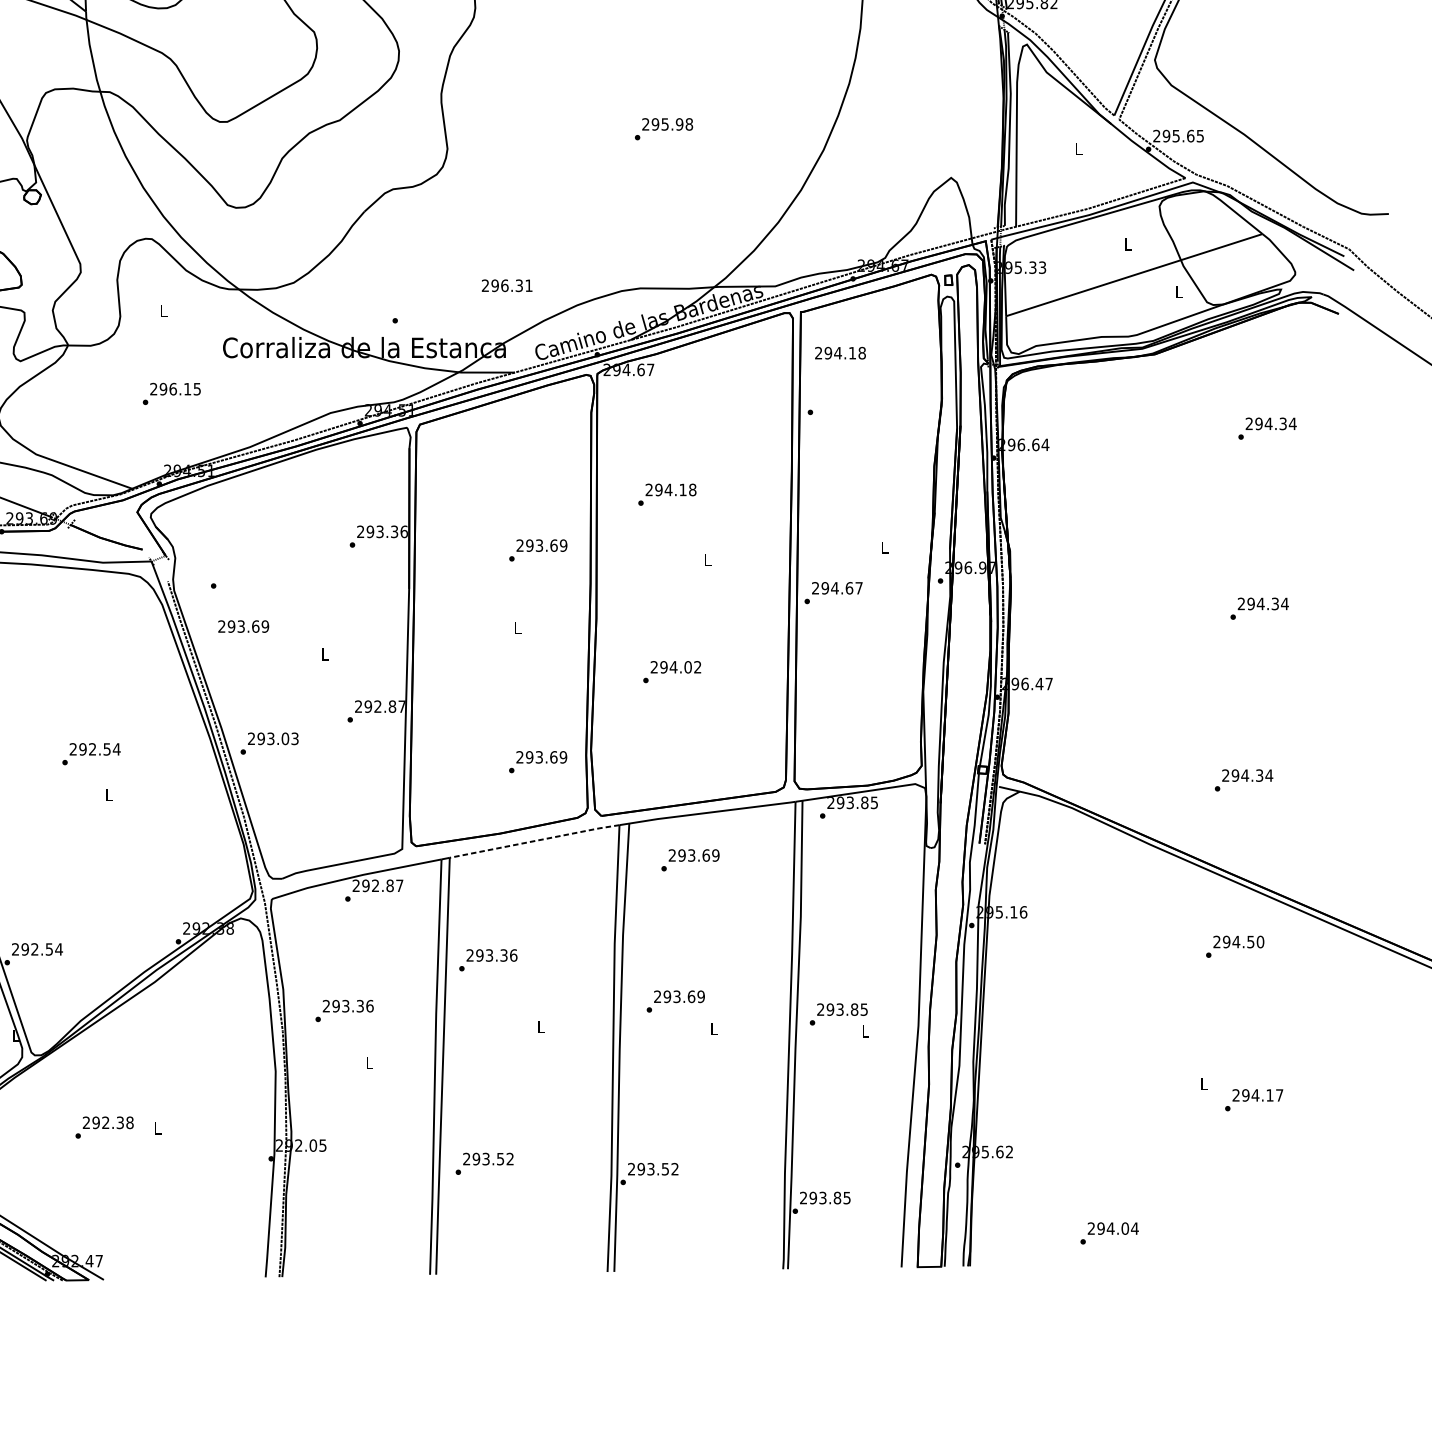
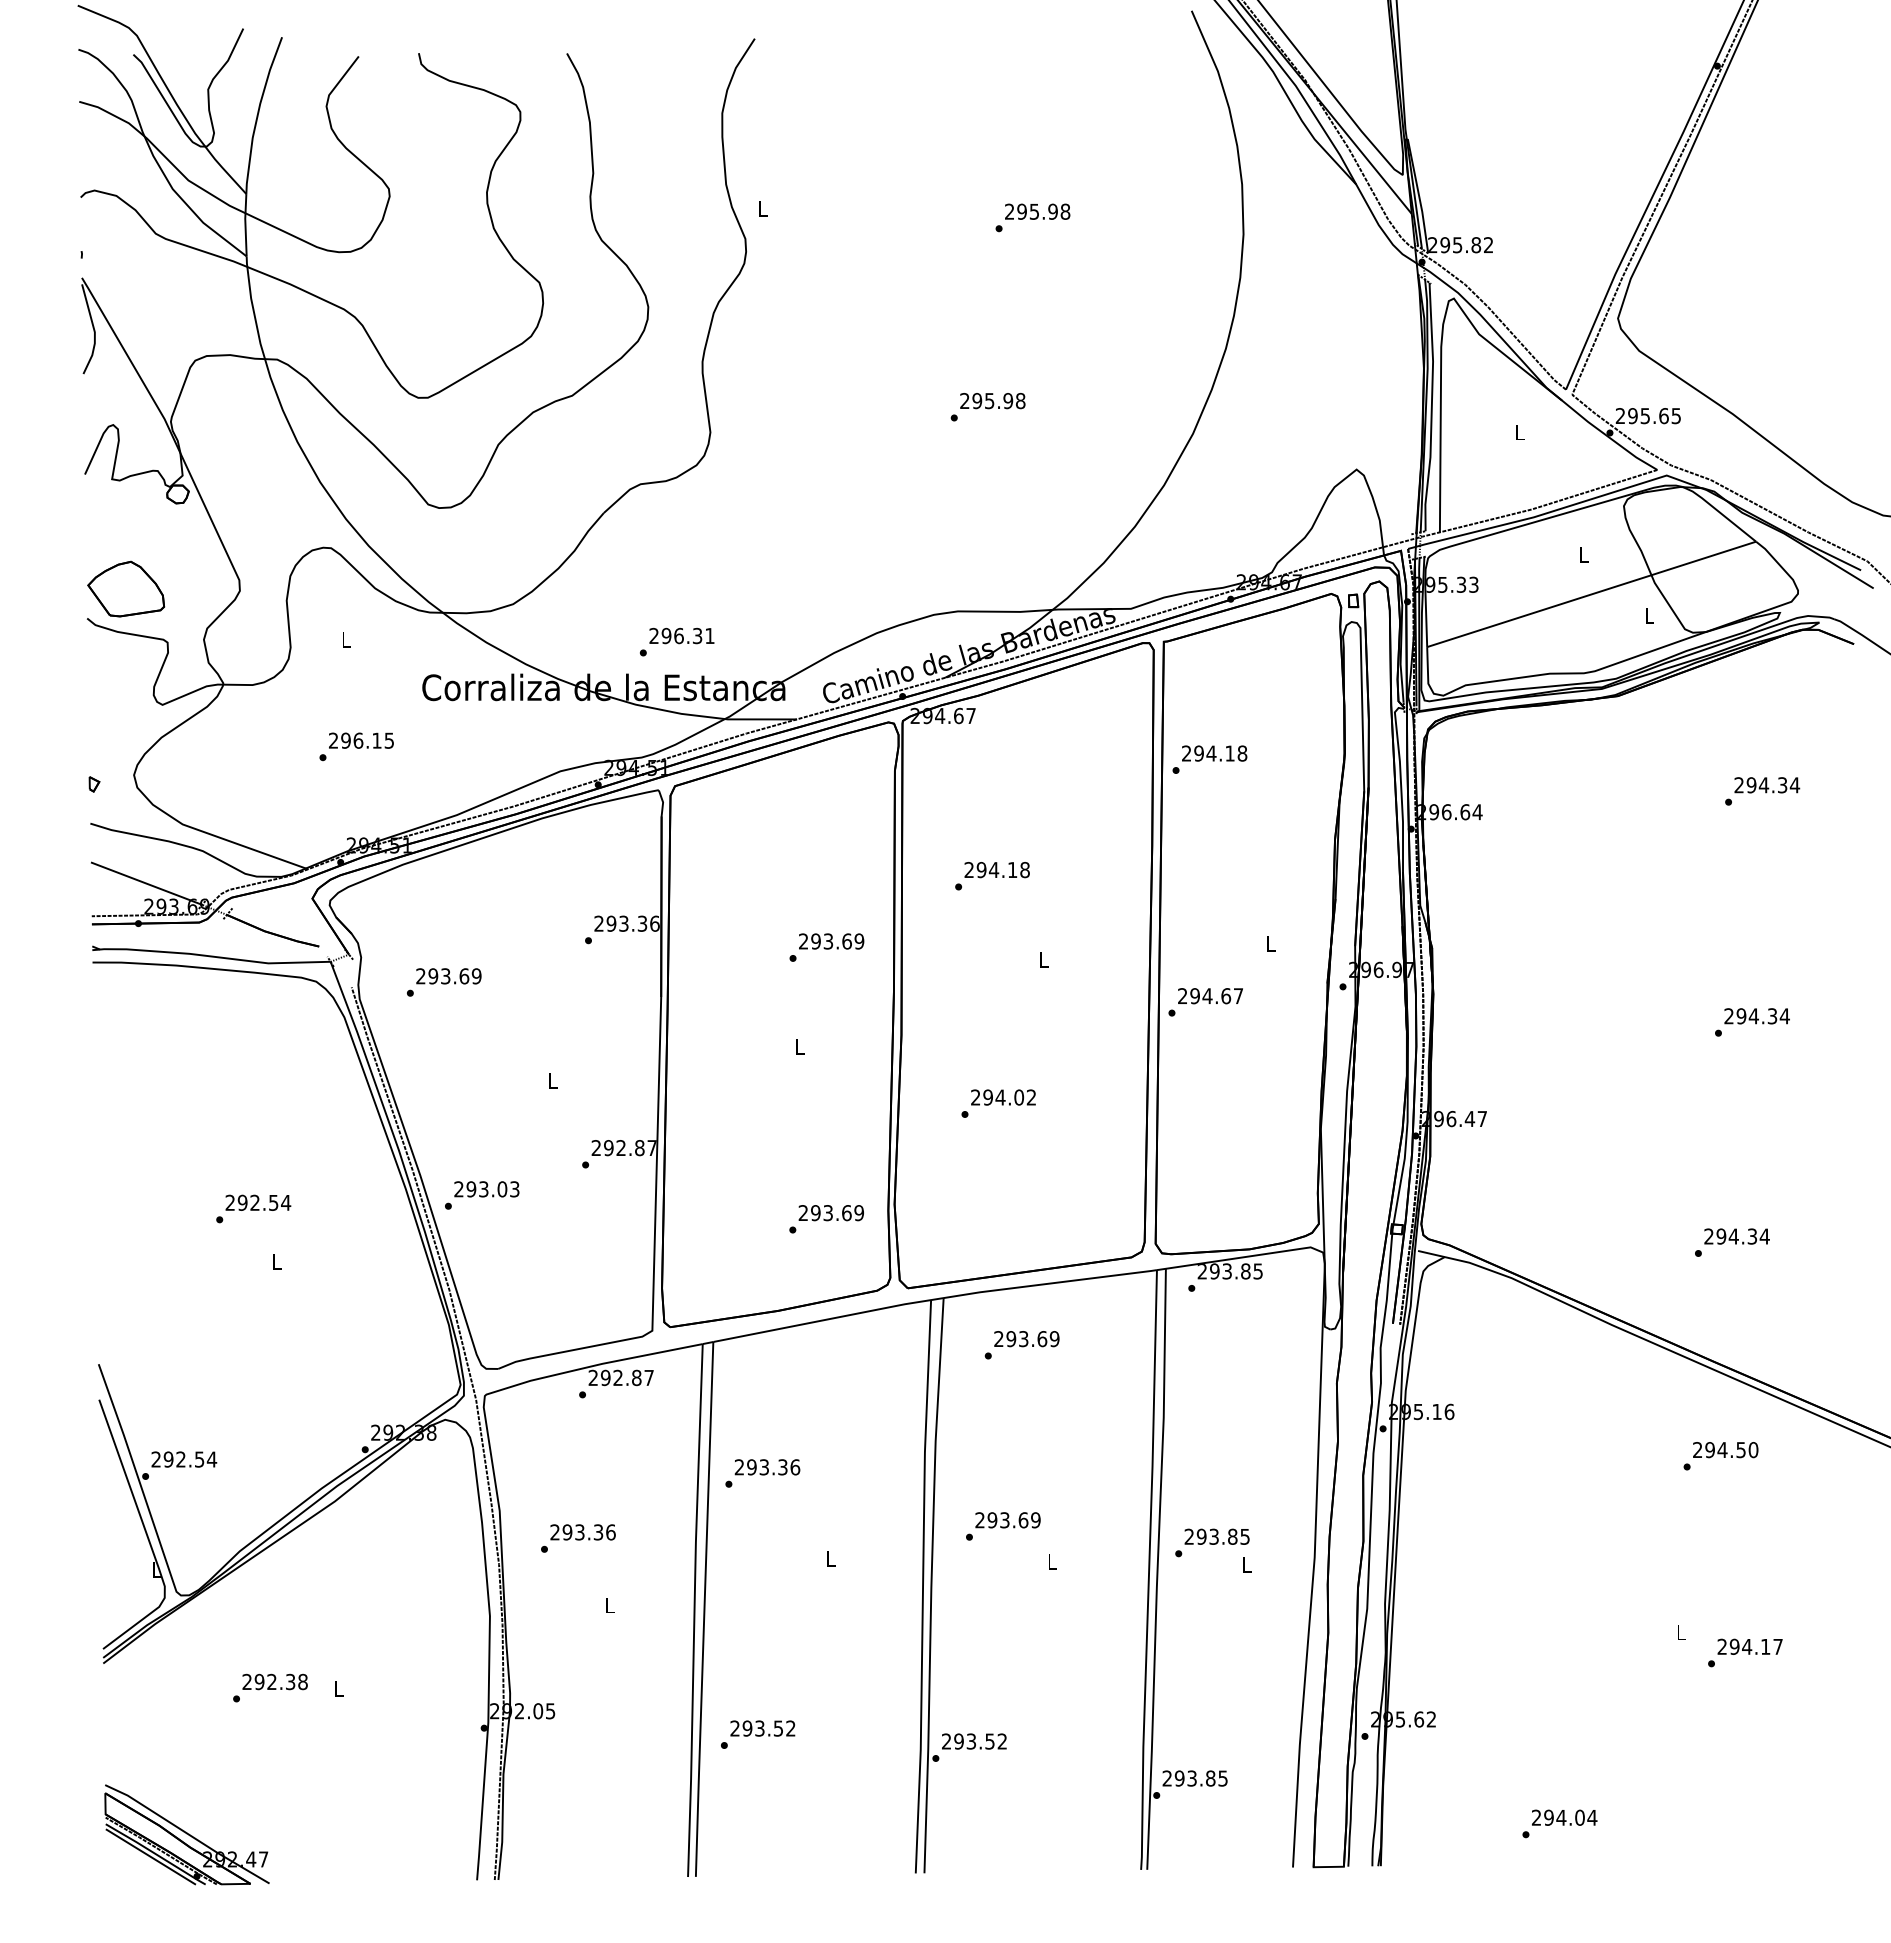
text: (506, 285) -> (681, 635), moved
text: (840, 353) -> (1214, 753), moved
text: (243, 626) -> (448, 976), moved
line: (534, 841) -> (822, 1320), dashed -> solid

